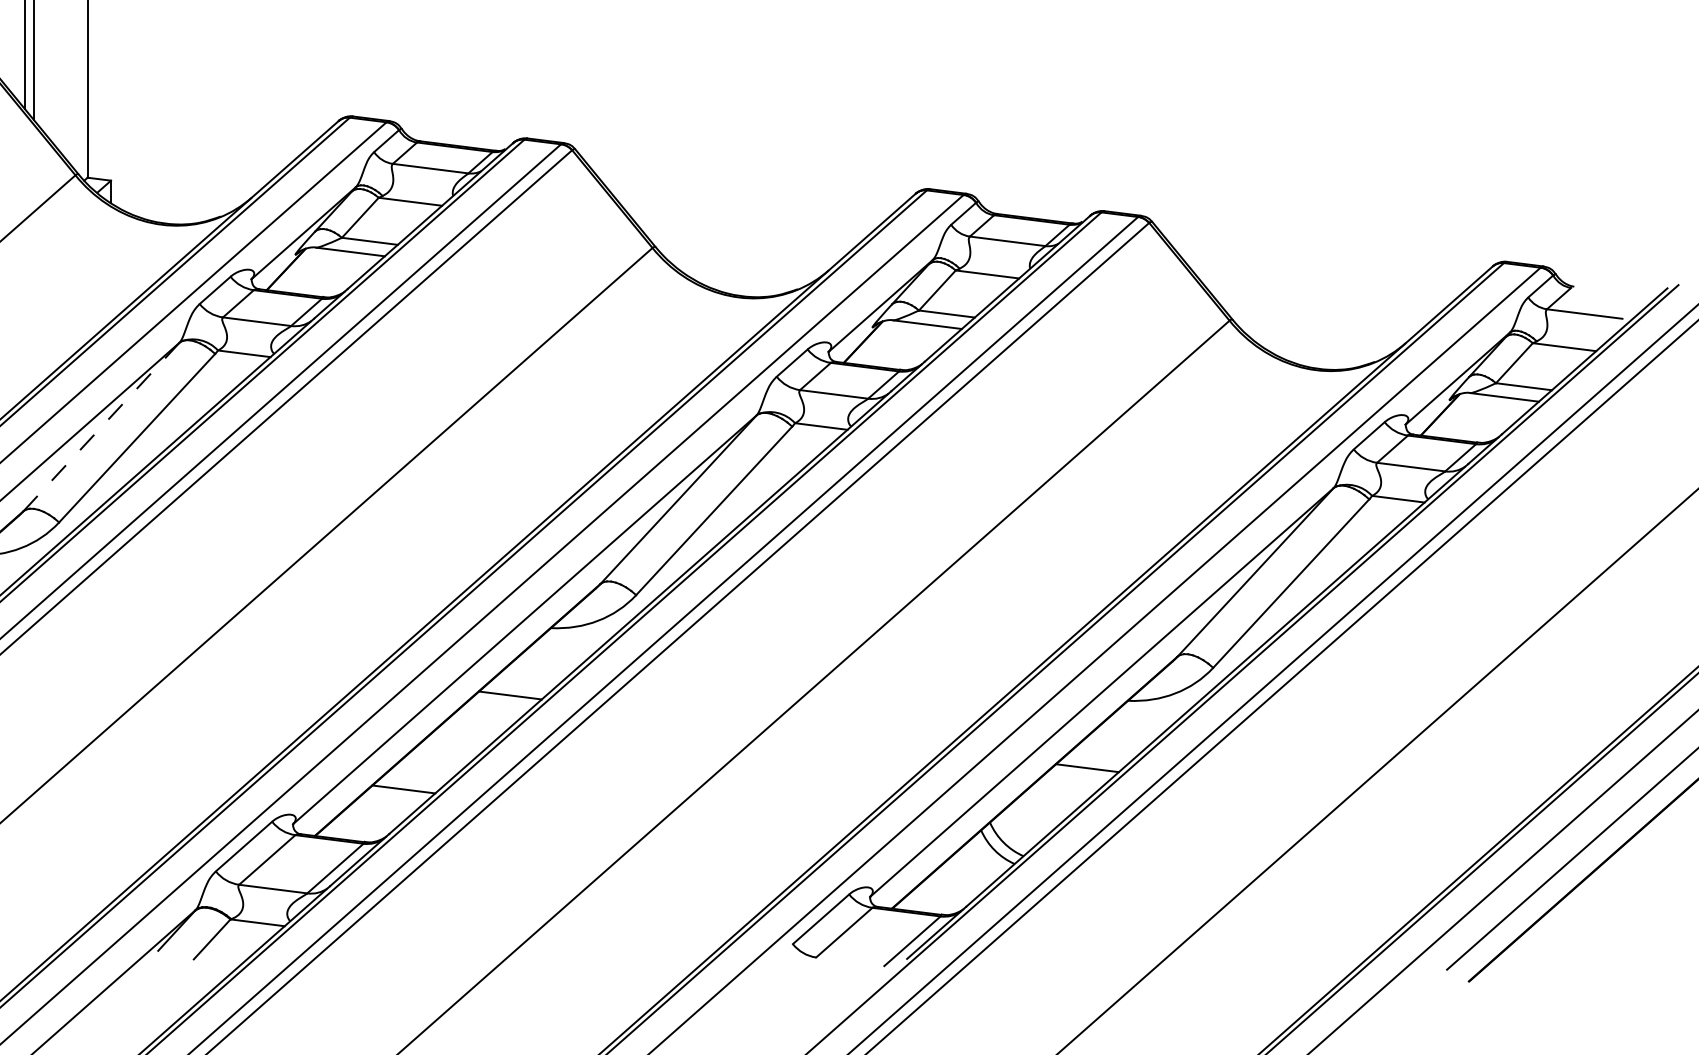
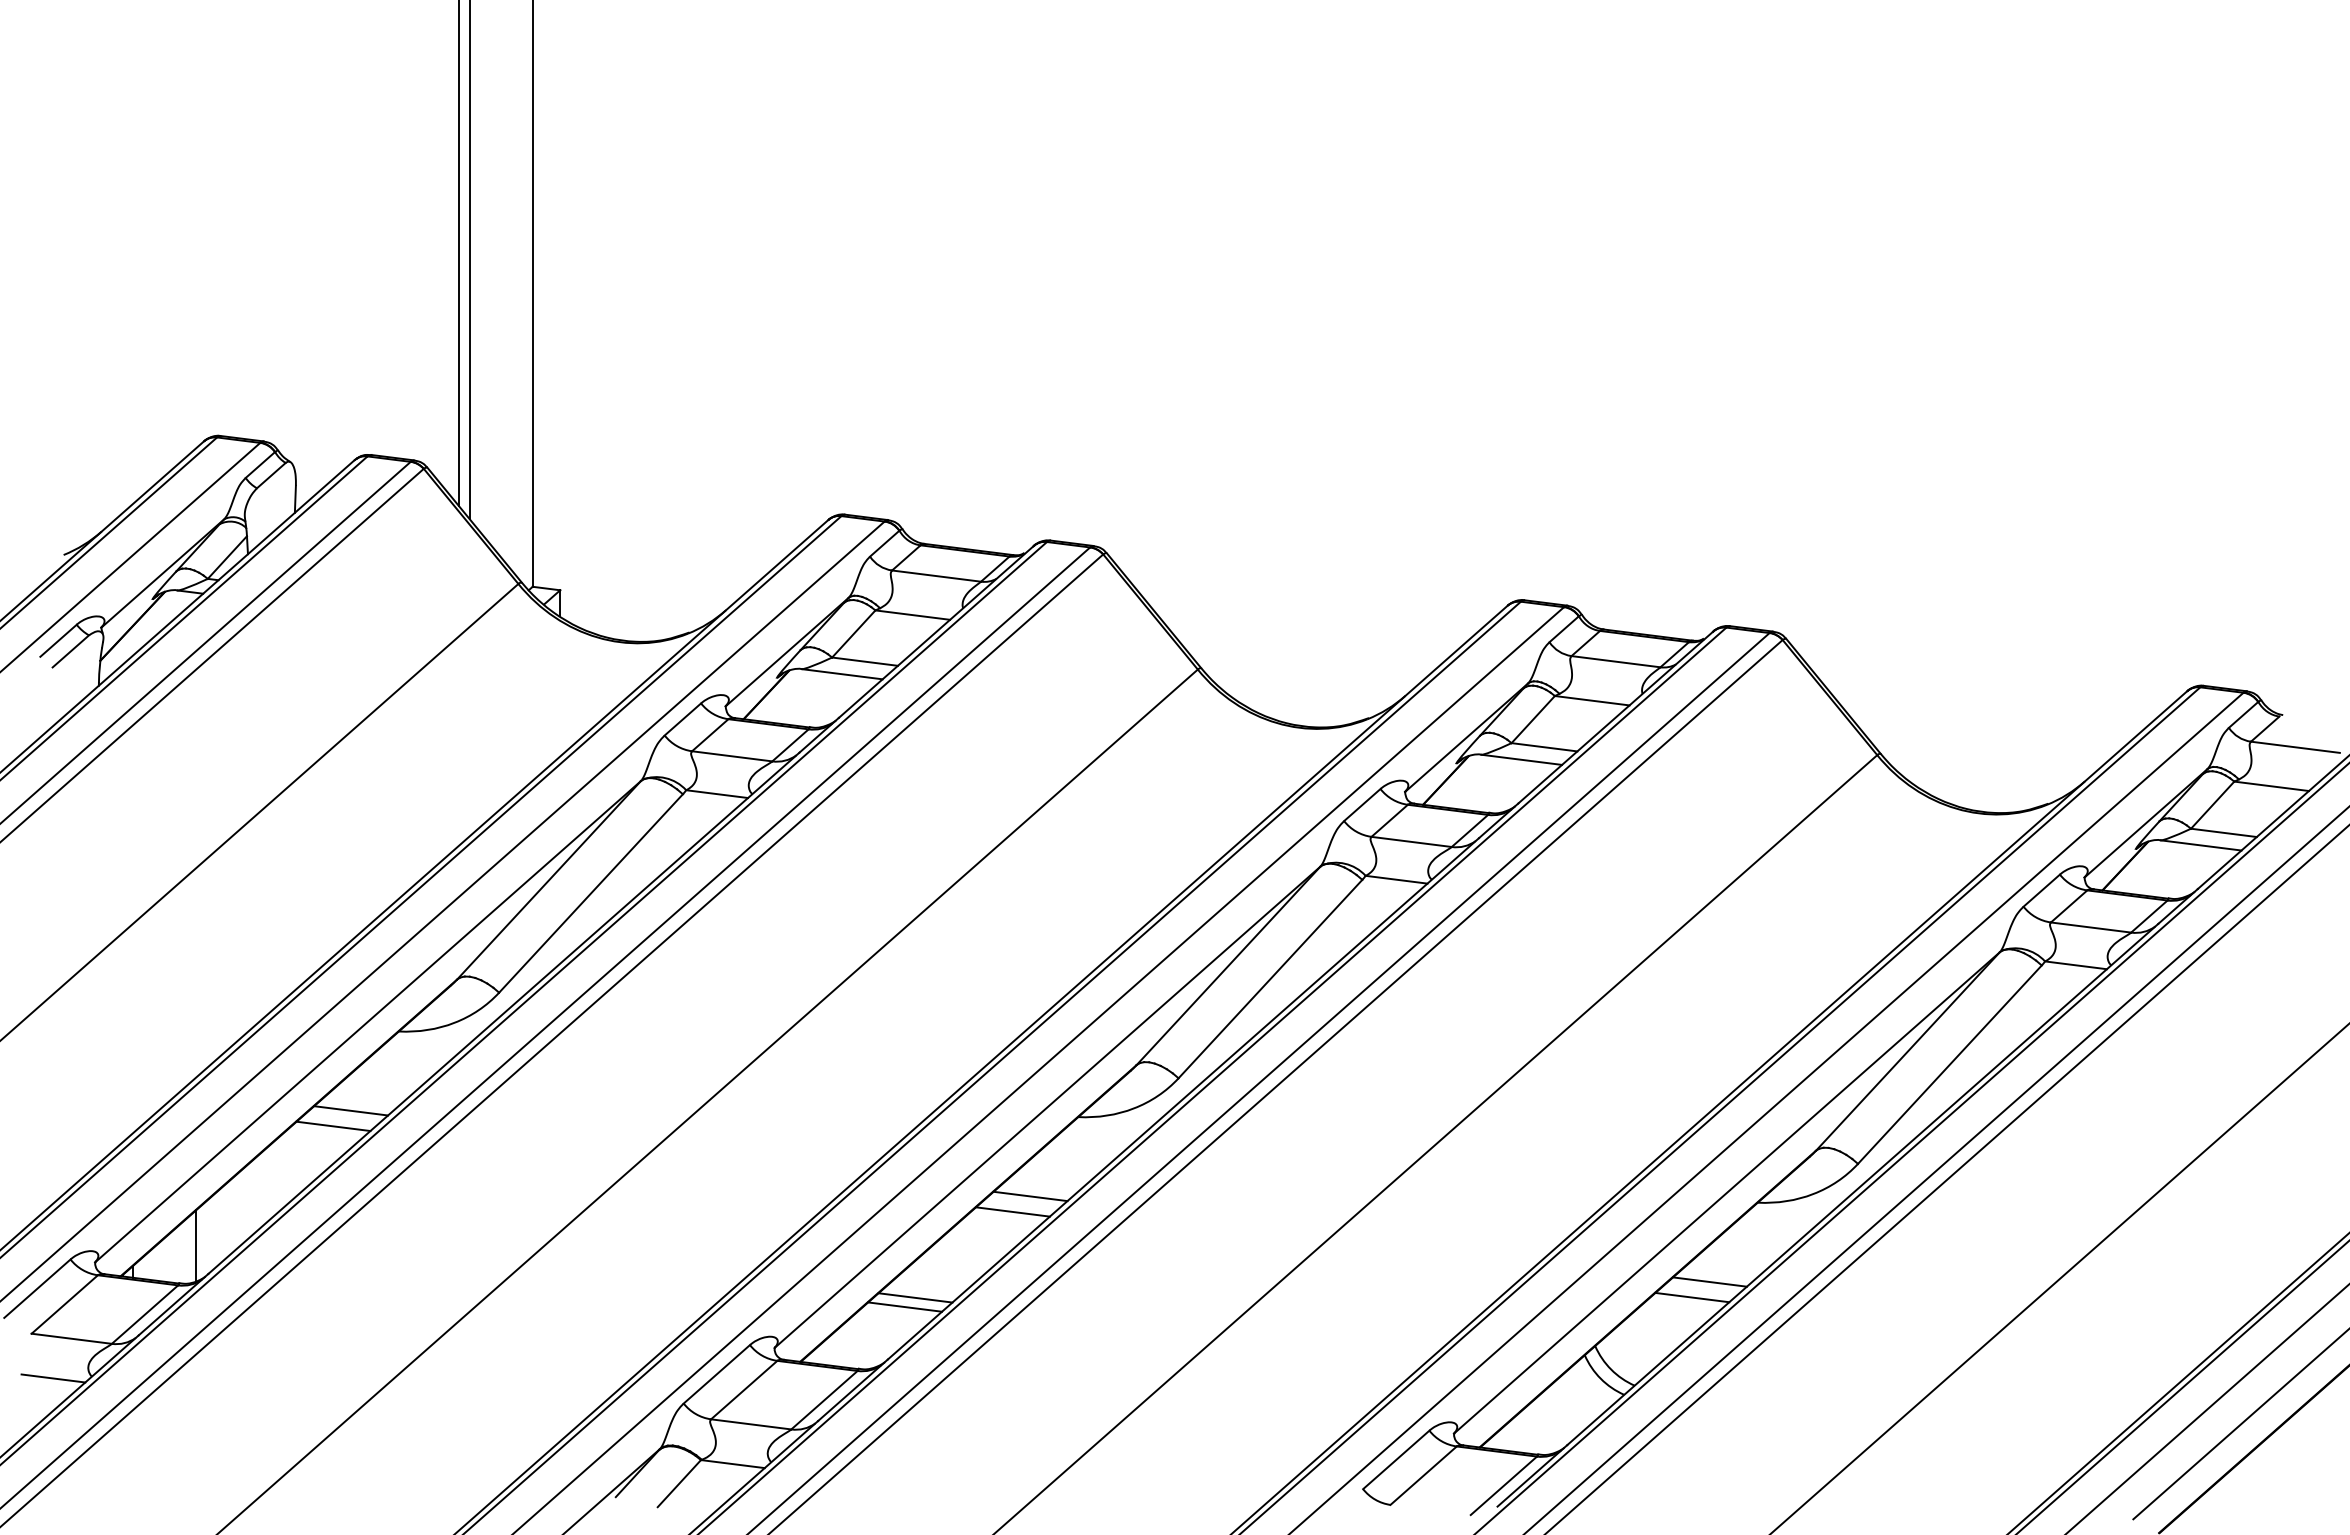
line: (101, 426) -> (549, 879), dashed -> solid
line: (495, 708) -> (1012, 1211), added
line: (412, 781) -> (915, 1297), added
line: (1072, 781) -> (1692, 1297), added

